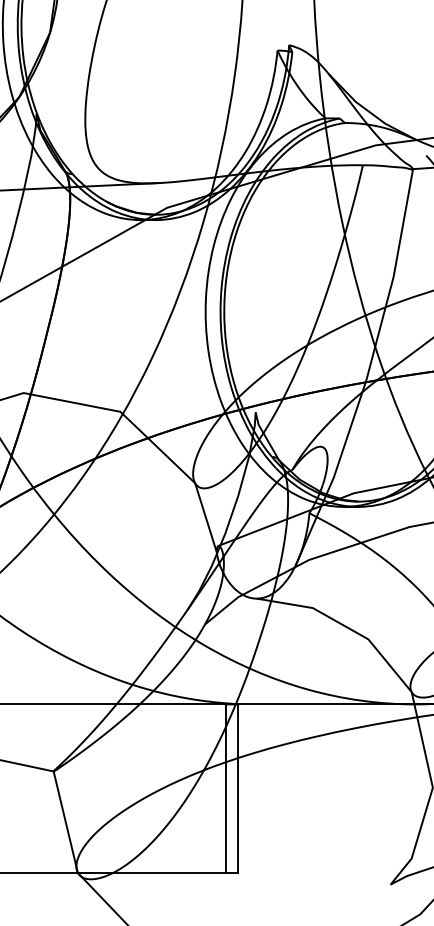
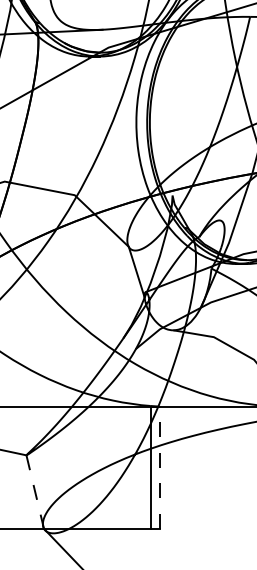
line: (237, 788) -> (159, 467), solid -> dashed
line: (65, 822) -> (35, 492), solid -> dashed

